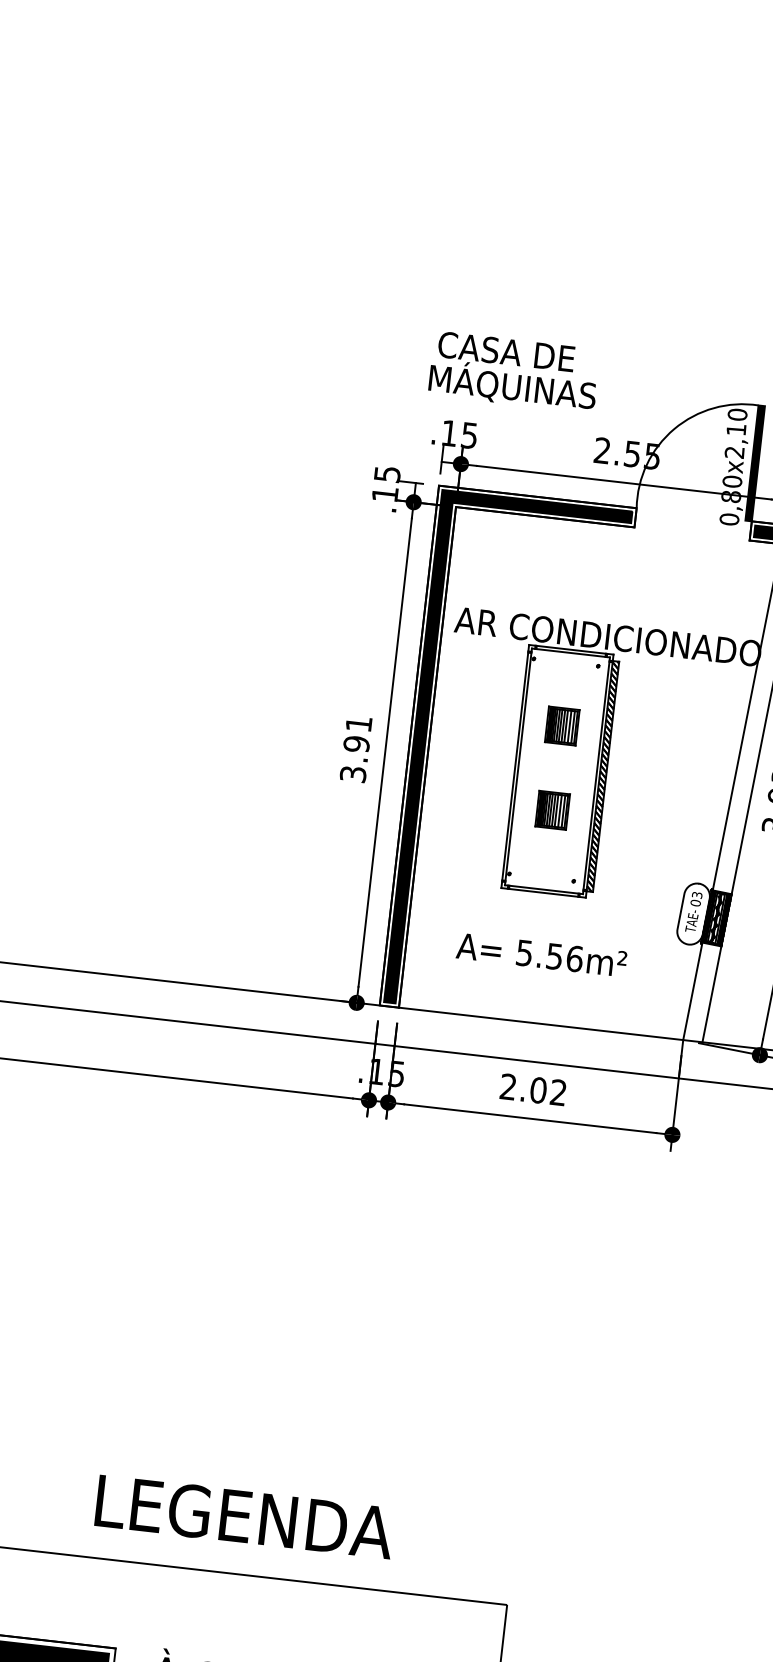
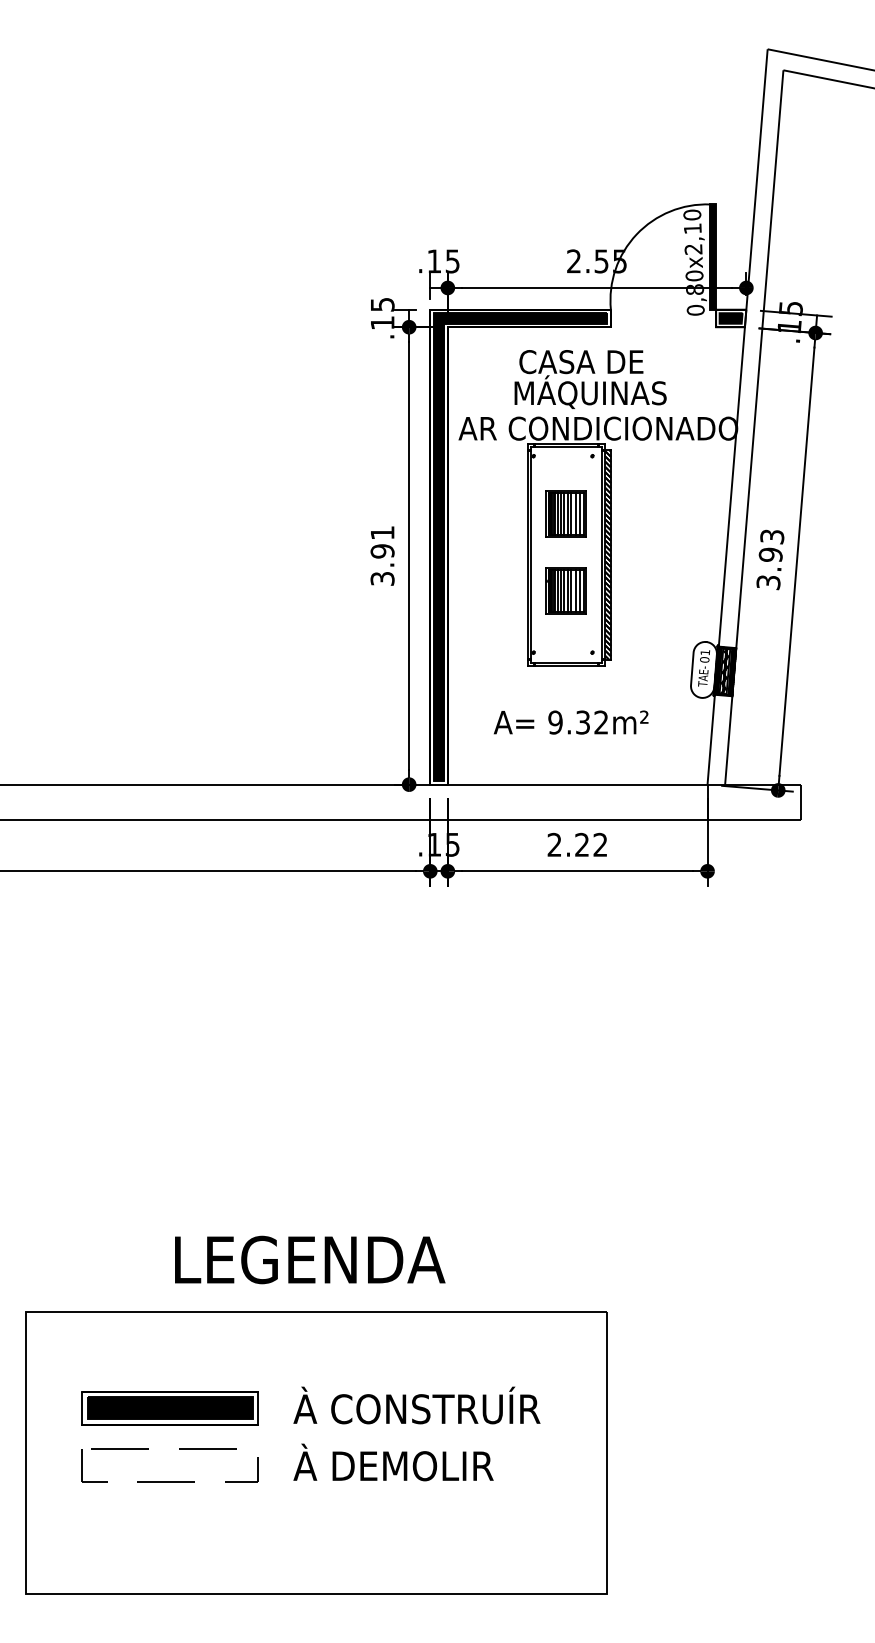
text: (514, 372) -> (590, 379), moved
part: (561, 725) -> (565, 513), size x1.43
part: (551, 809) -> (565, 590), size x1.43
text: (697, 895) -> (705, 652), 03 -> 01
text: (549, 955) -> (578, 722), 5.56m² -> 9.32m²
text: (538, 1089) -> (582, 844), 2.02 -> 2.22
text: (245, 1516) -> (310, 1259), moved

